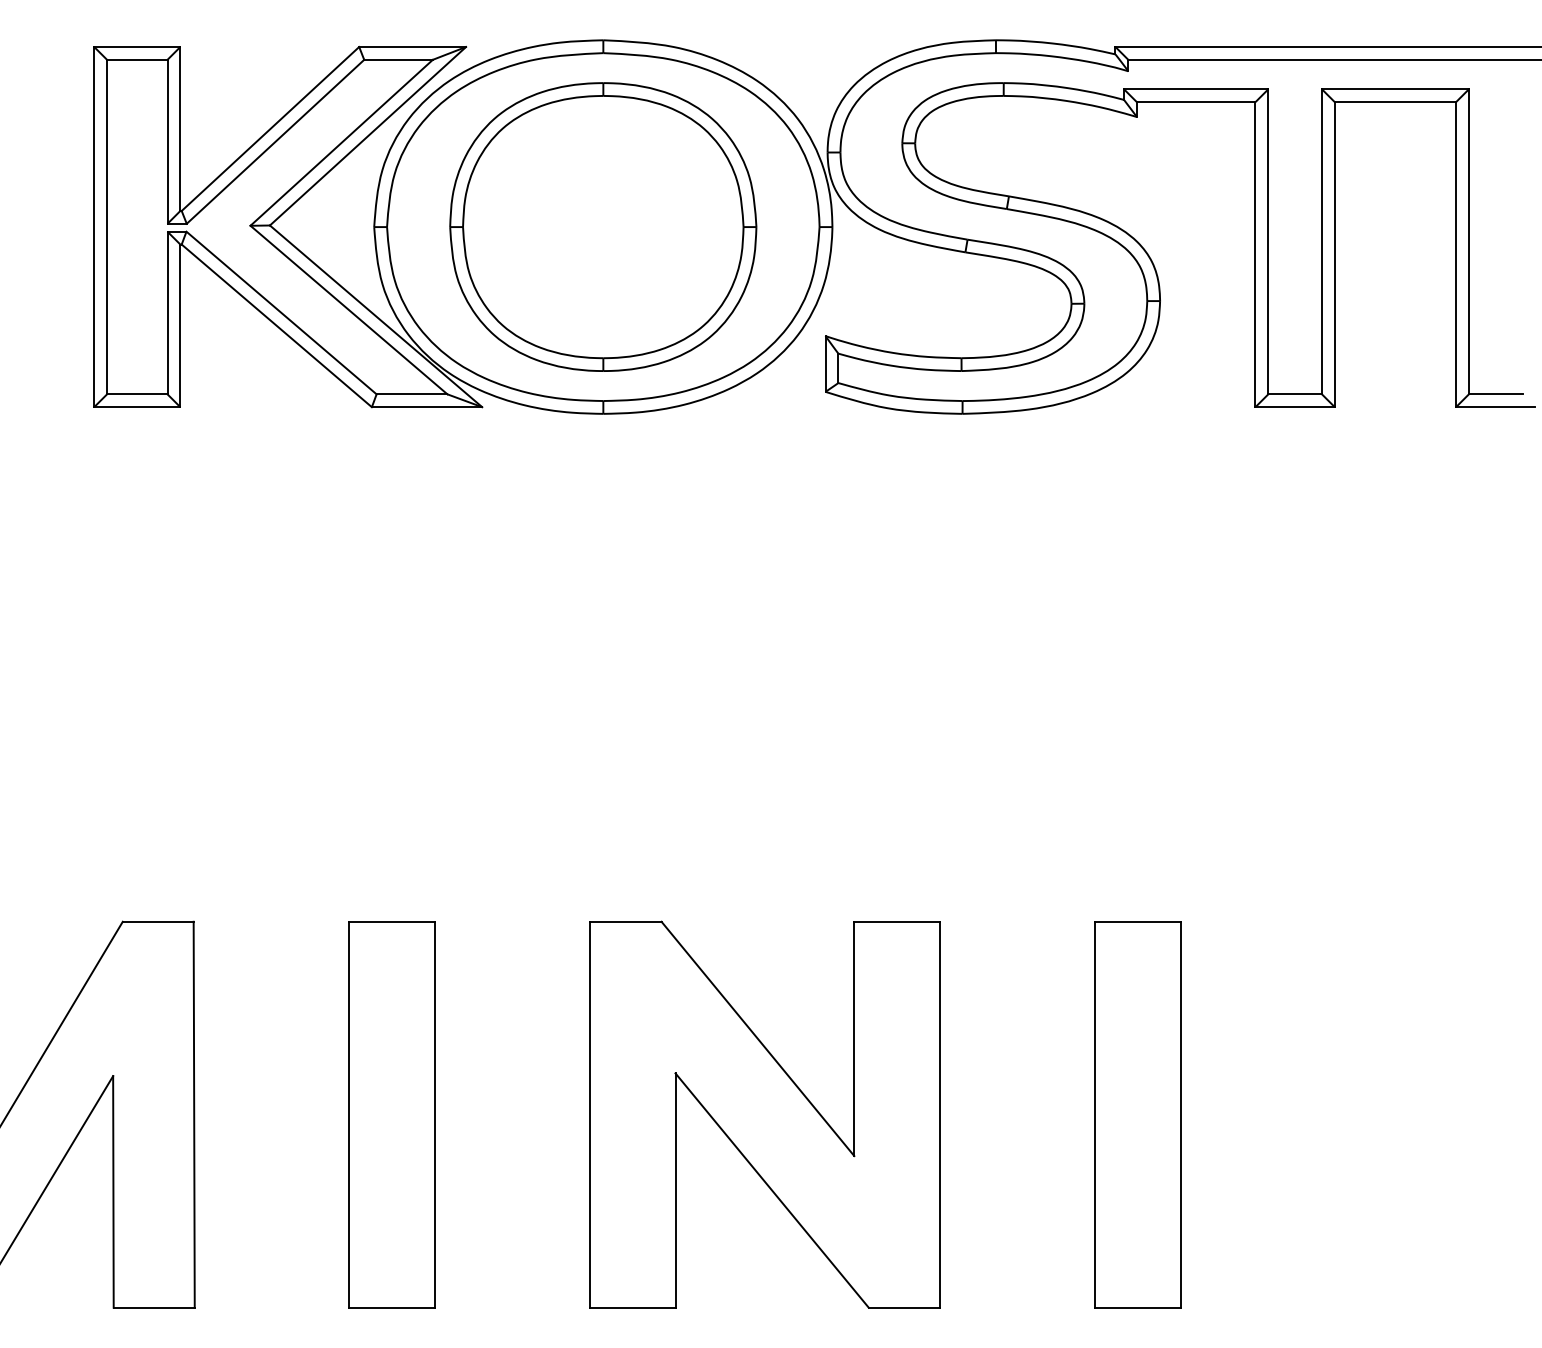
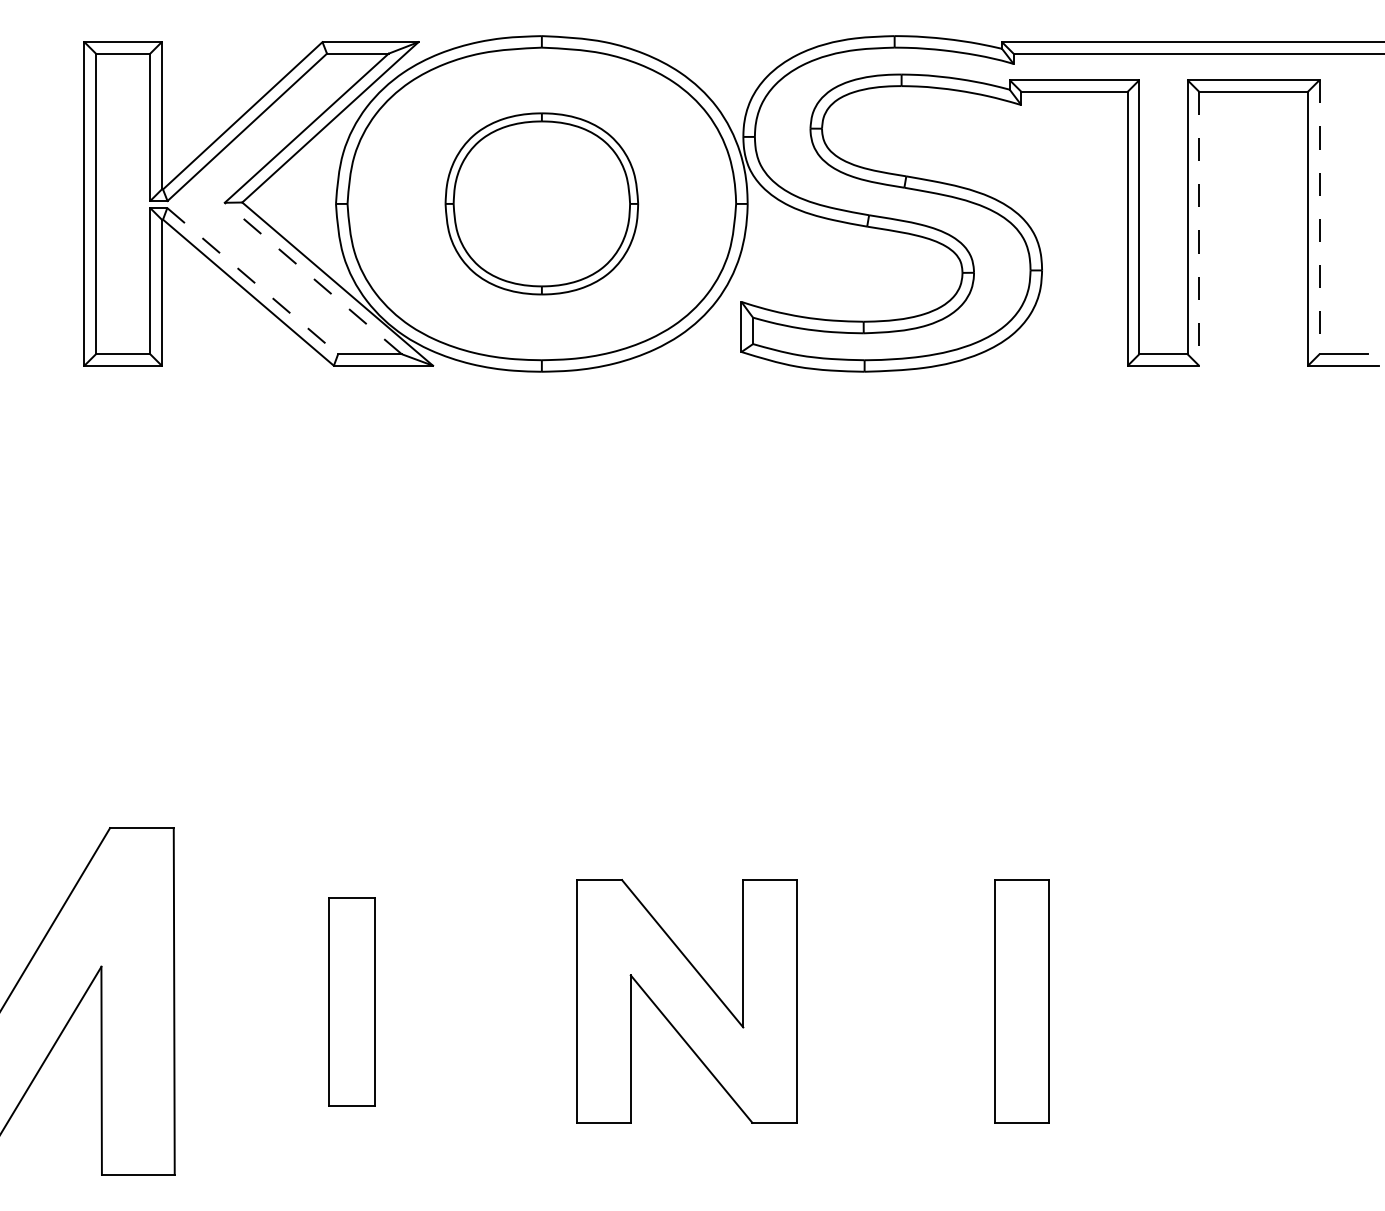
part: (603, 226) -> (542, 203), size x0.7
line: (1468, 241) -> (1319, 216), solid -> dashed
line: (1334, 254) -> (1198, 228), solid -> dashed
line: (348, 310) -> (312, 278), solid -> dashed
line: (281, 313) -> (252, 281), solid -> dashed
part: (391, 1114) -> (351, 1001), size x0.6
part: (764, 1114) -> (686, 1001), size x0.7
part: (1137, 1114) -> (1021, 1001), size x0.7

